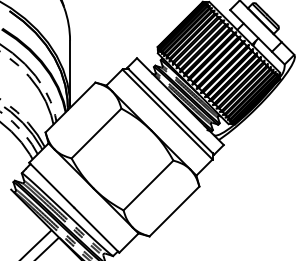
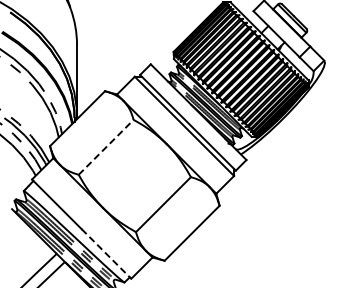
line: (96, 133) -> (106, 147), solid -> dashed
line: (96, 230) -> (106, 254), solid -> dashed

